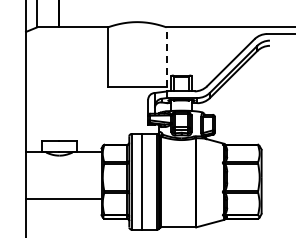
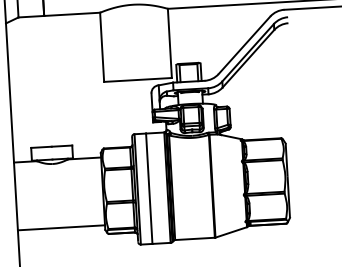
line: (166, 57) -> (169, 43), dashed -> solid
line: (63, 199) -> (61, 228), moved

